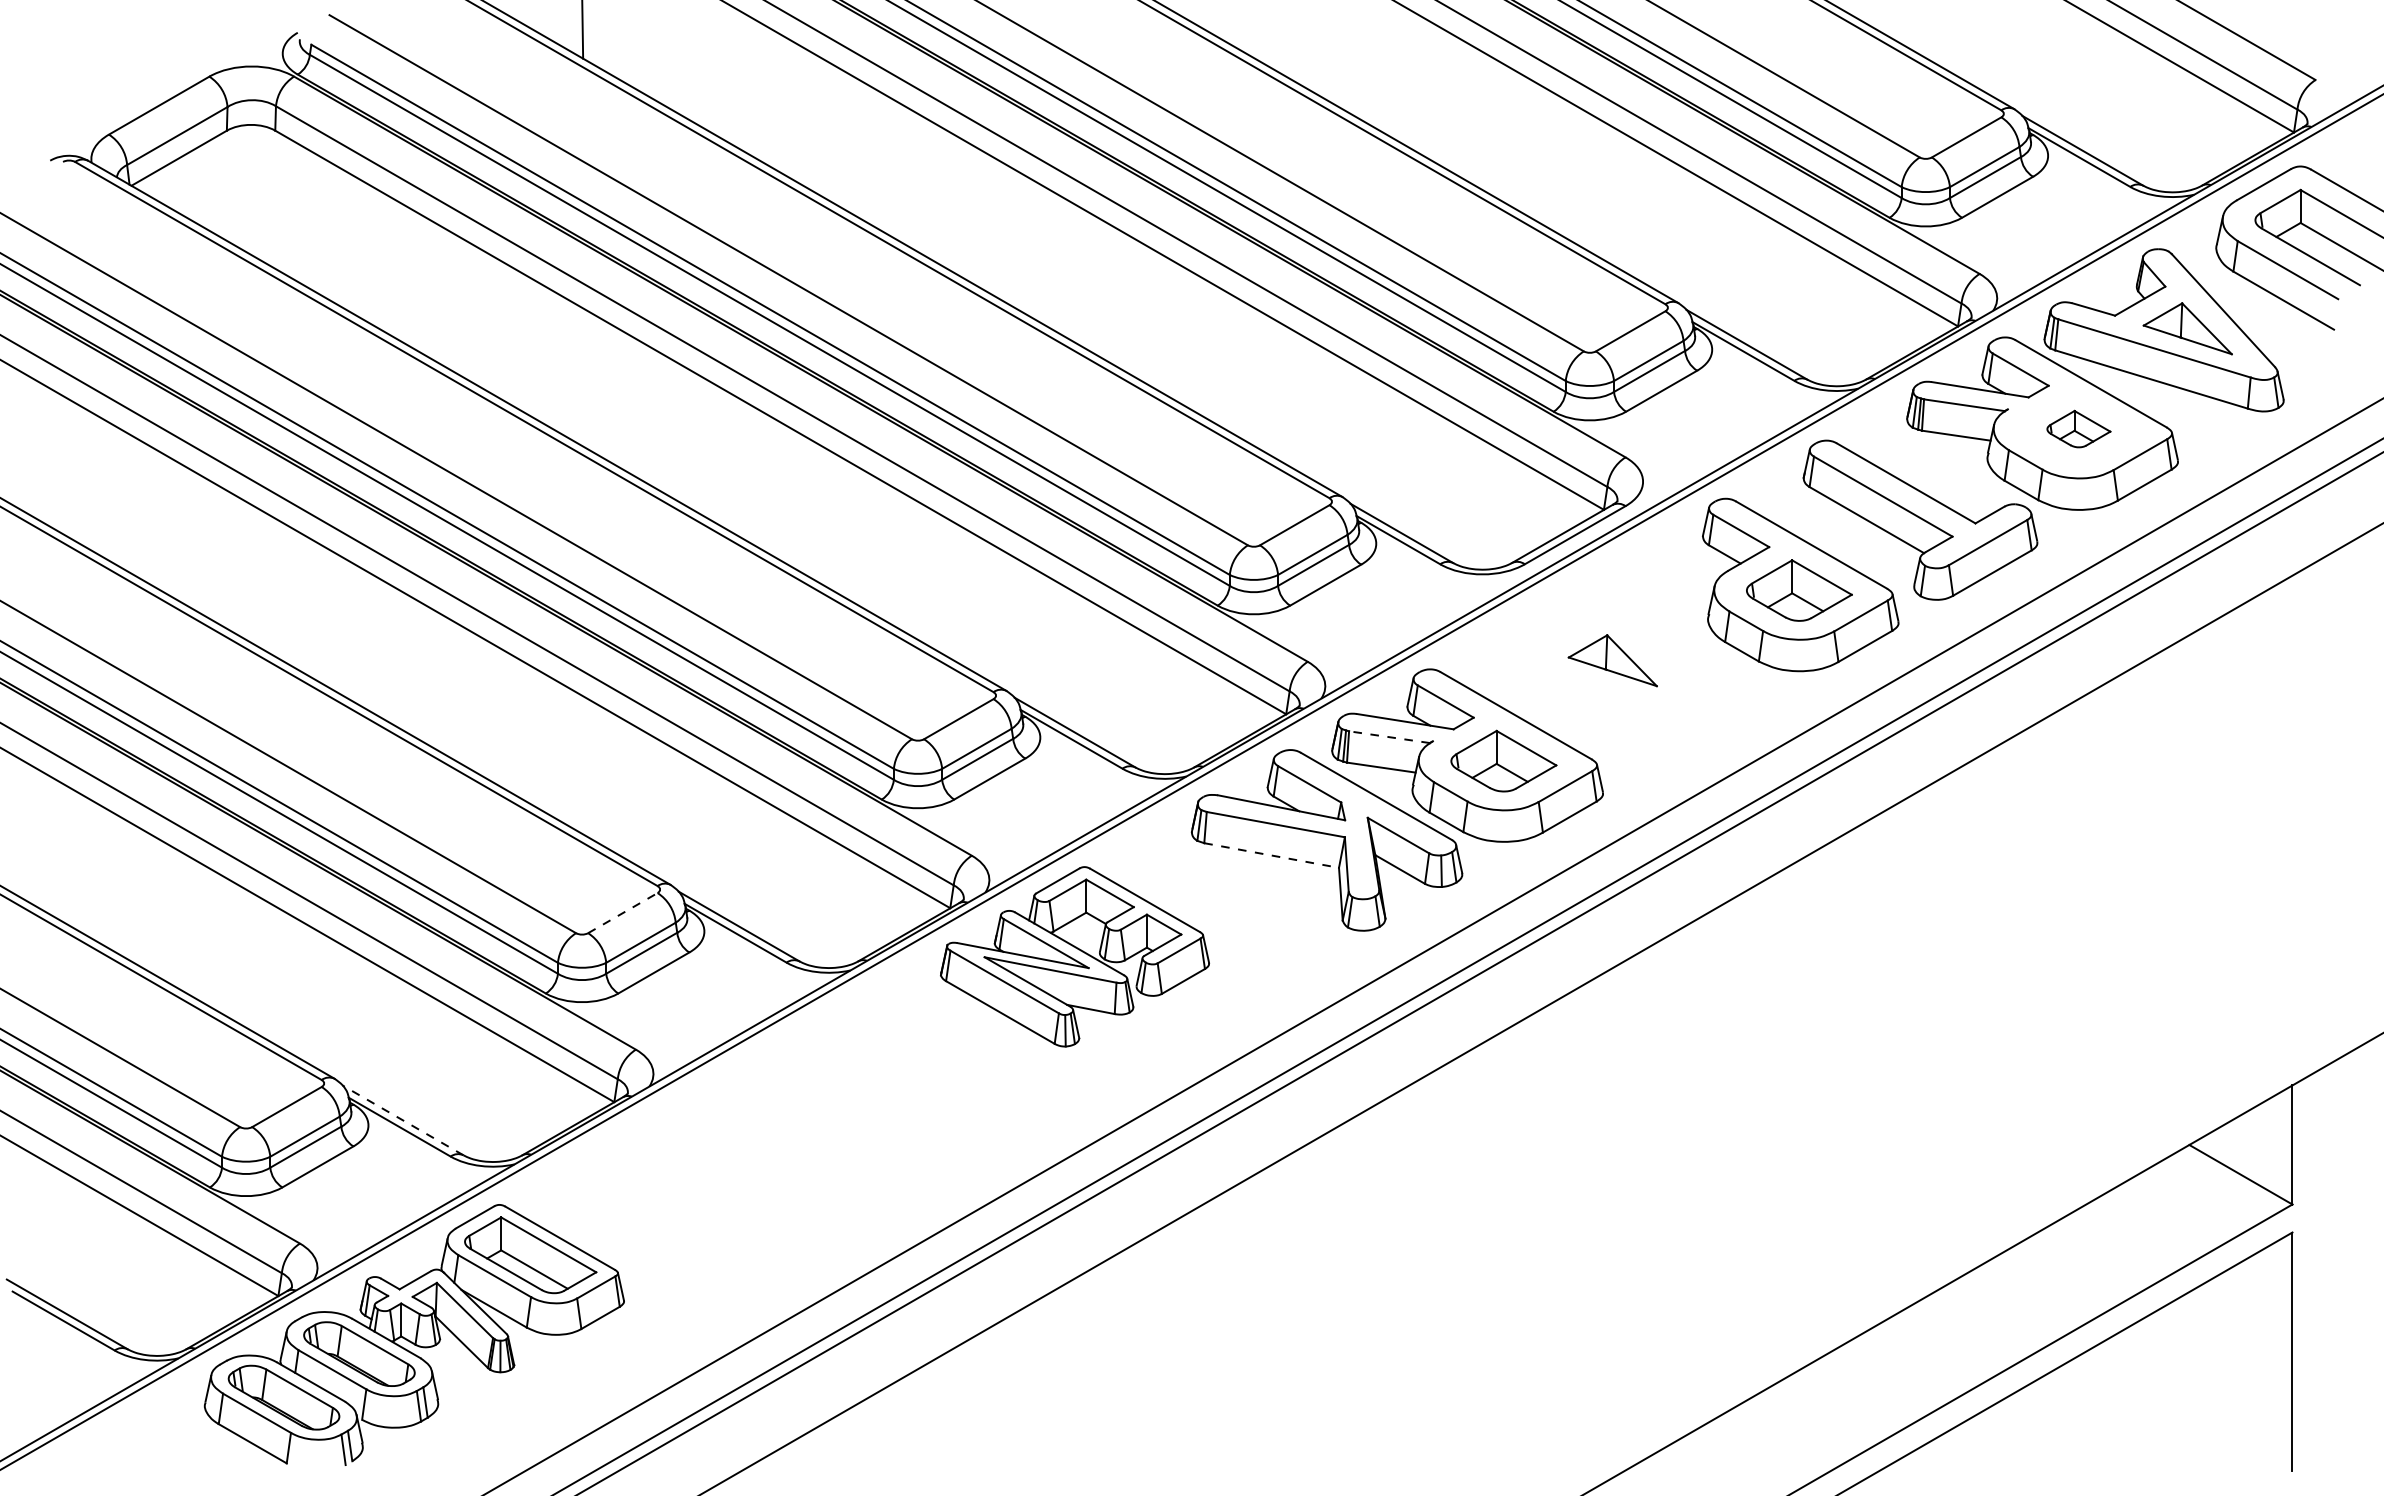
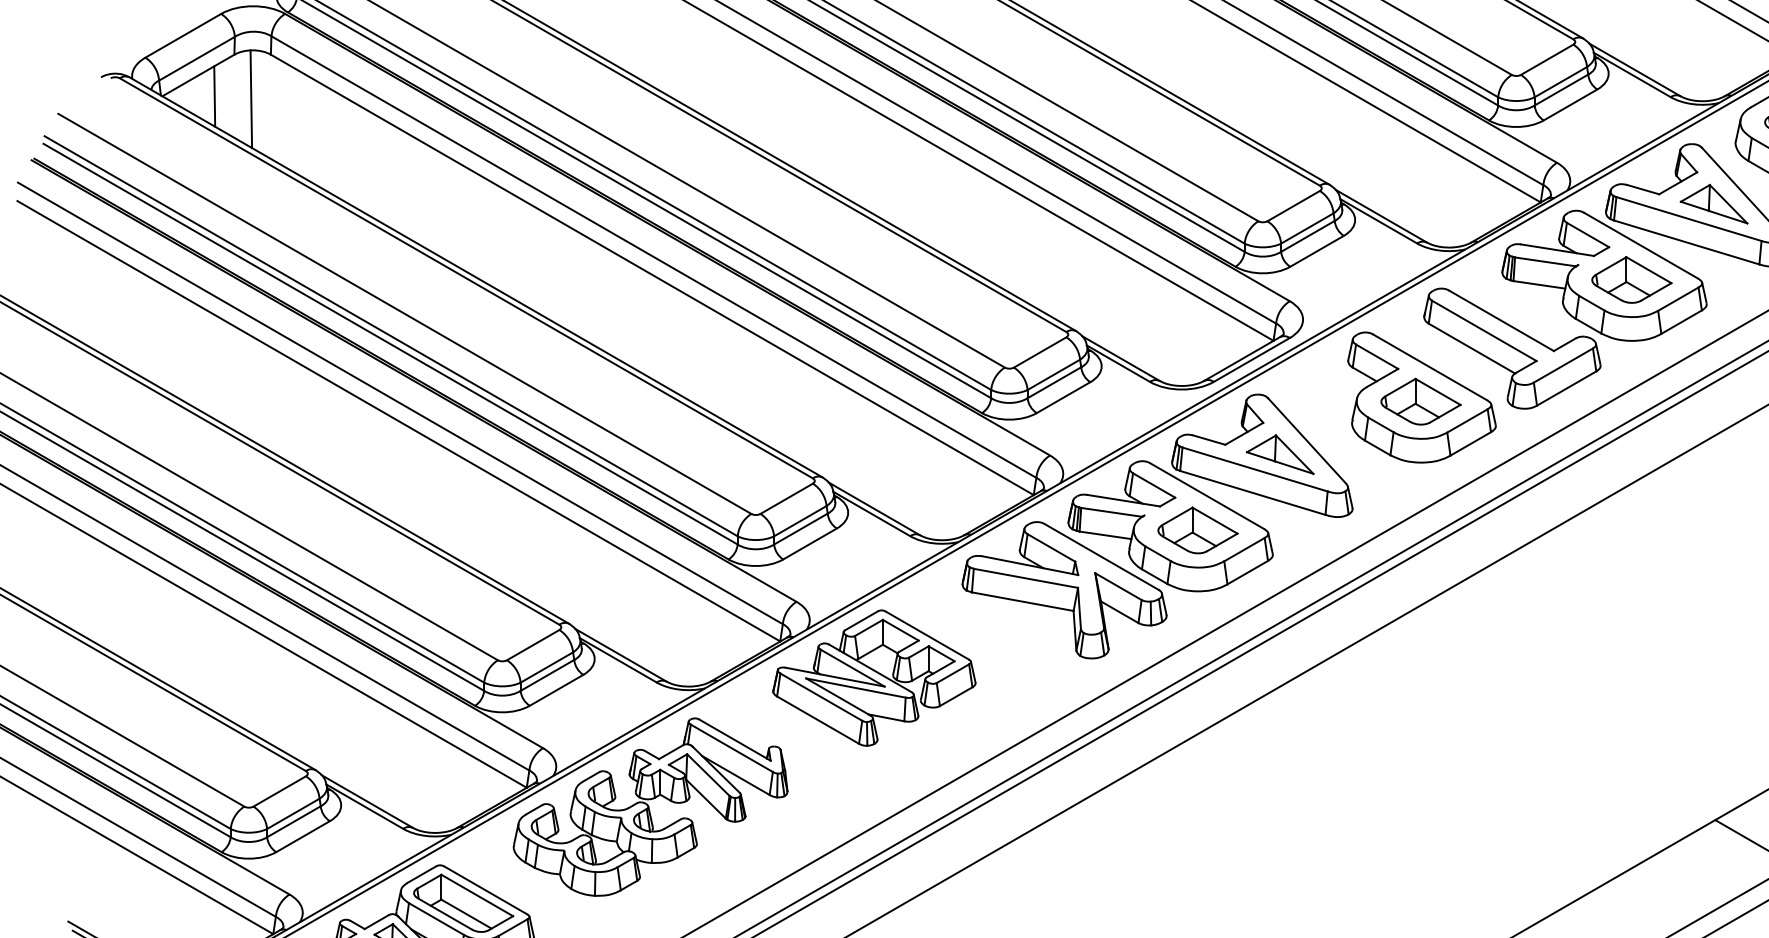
line: (200, 186) -> (214, 96), added
line: (249, 189) -> (251, 99), added
part: (2078, 428) -> (1631, 279), size x1.67
part: (1588, 662) -> (1261, 456), added
line: (1389, 737) -> (1111, 512), dashed -> solid
line: (1272, 855) -> (1023, 601), dashed -> solid
line: (623, 912) -> (533, 644), dashed -> solid
line: (403, 1120) -> (367, 801), dashed -> solid
part: (778, 1127) -> (650, 806), added

